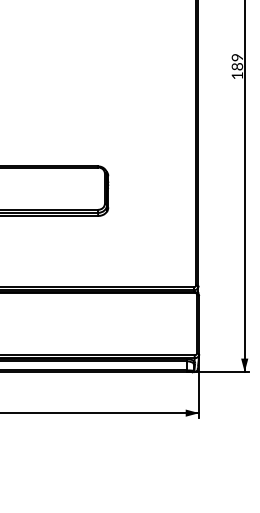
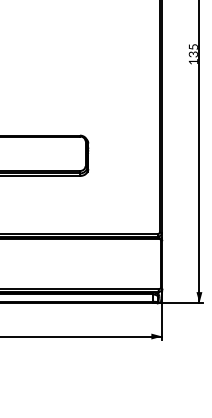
text: (236, 61) -> (192, 50), 189 -> 135

